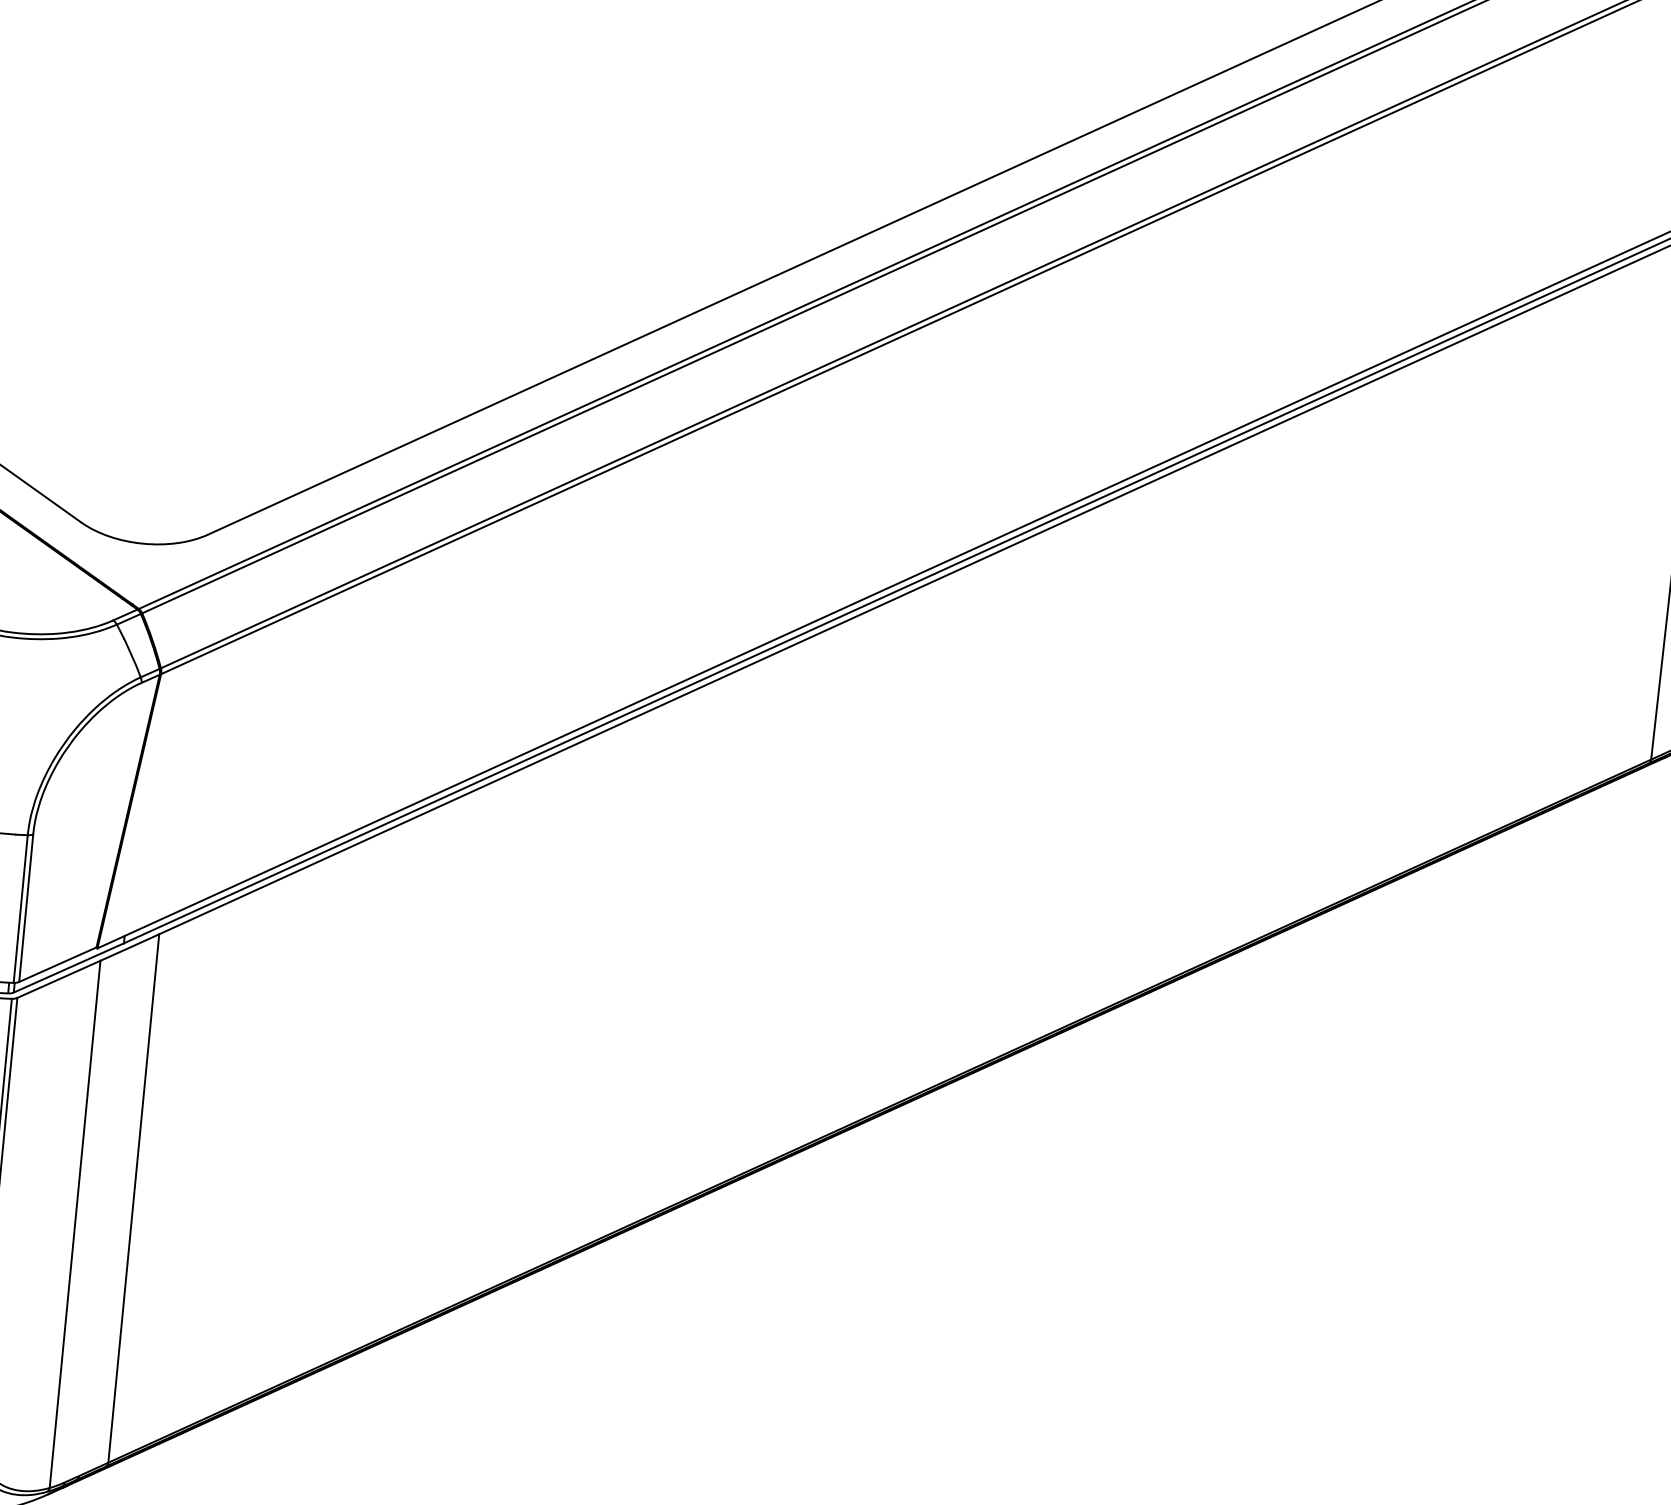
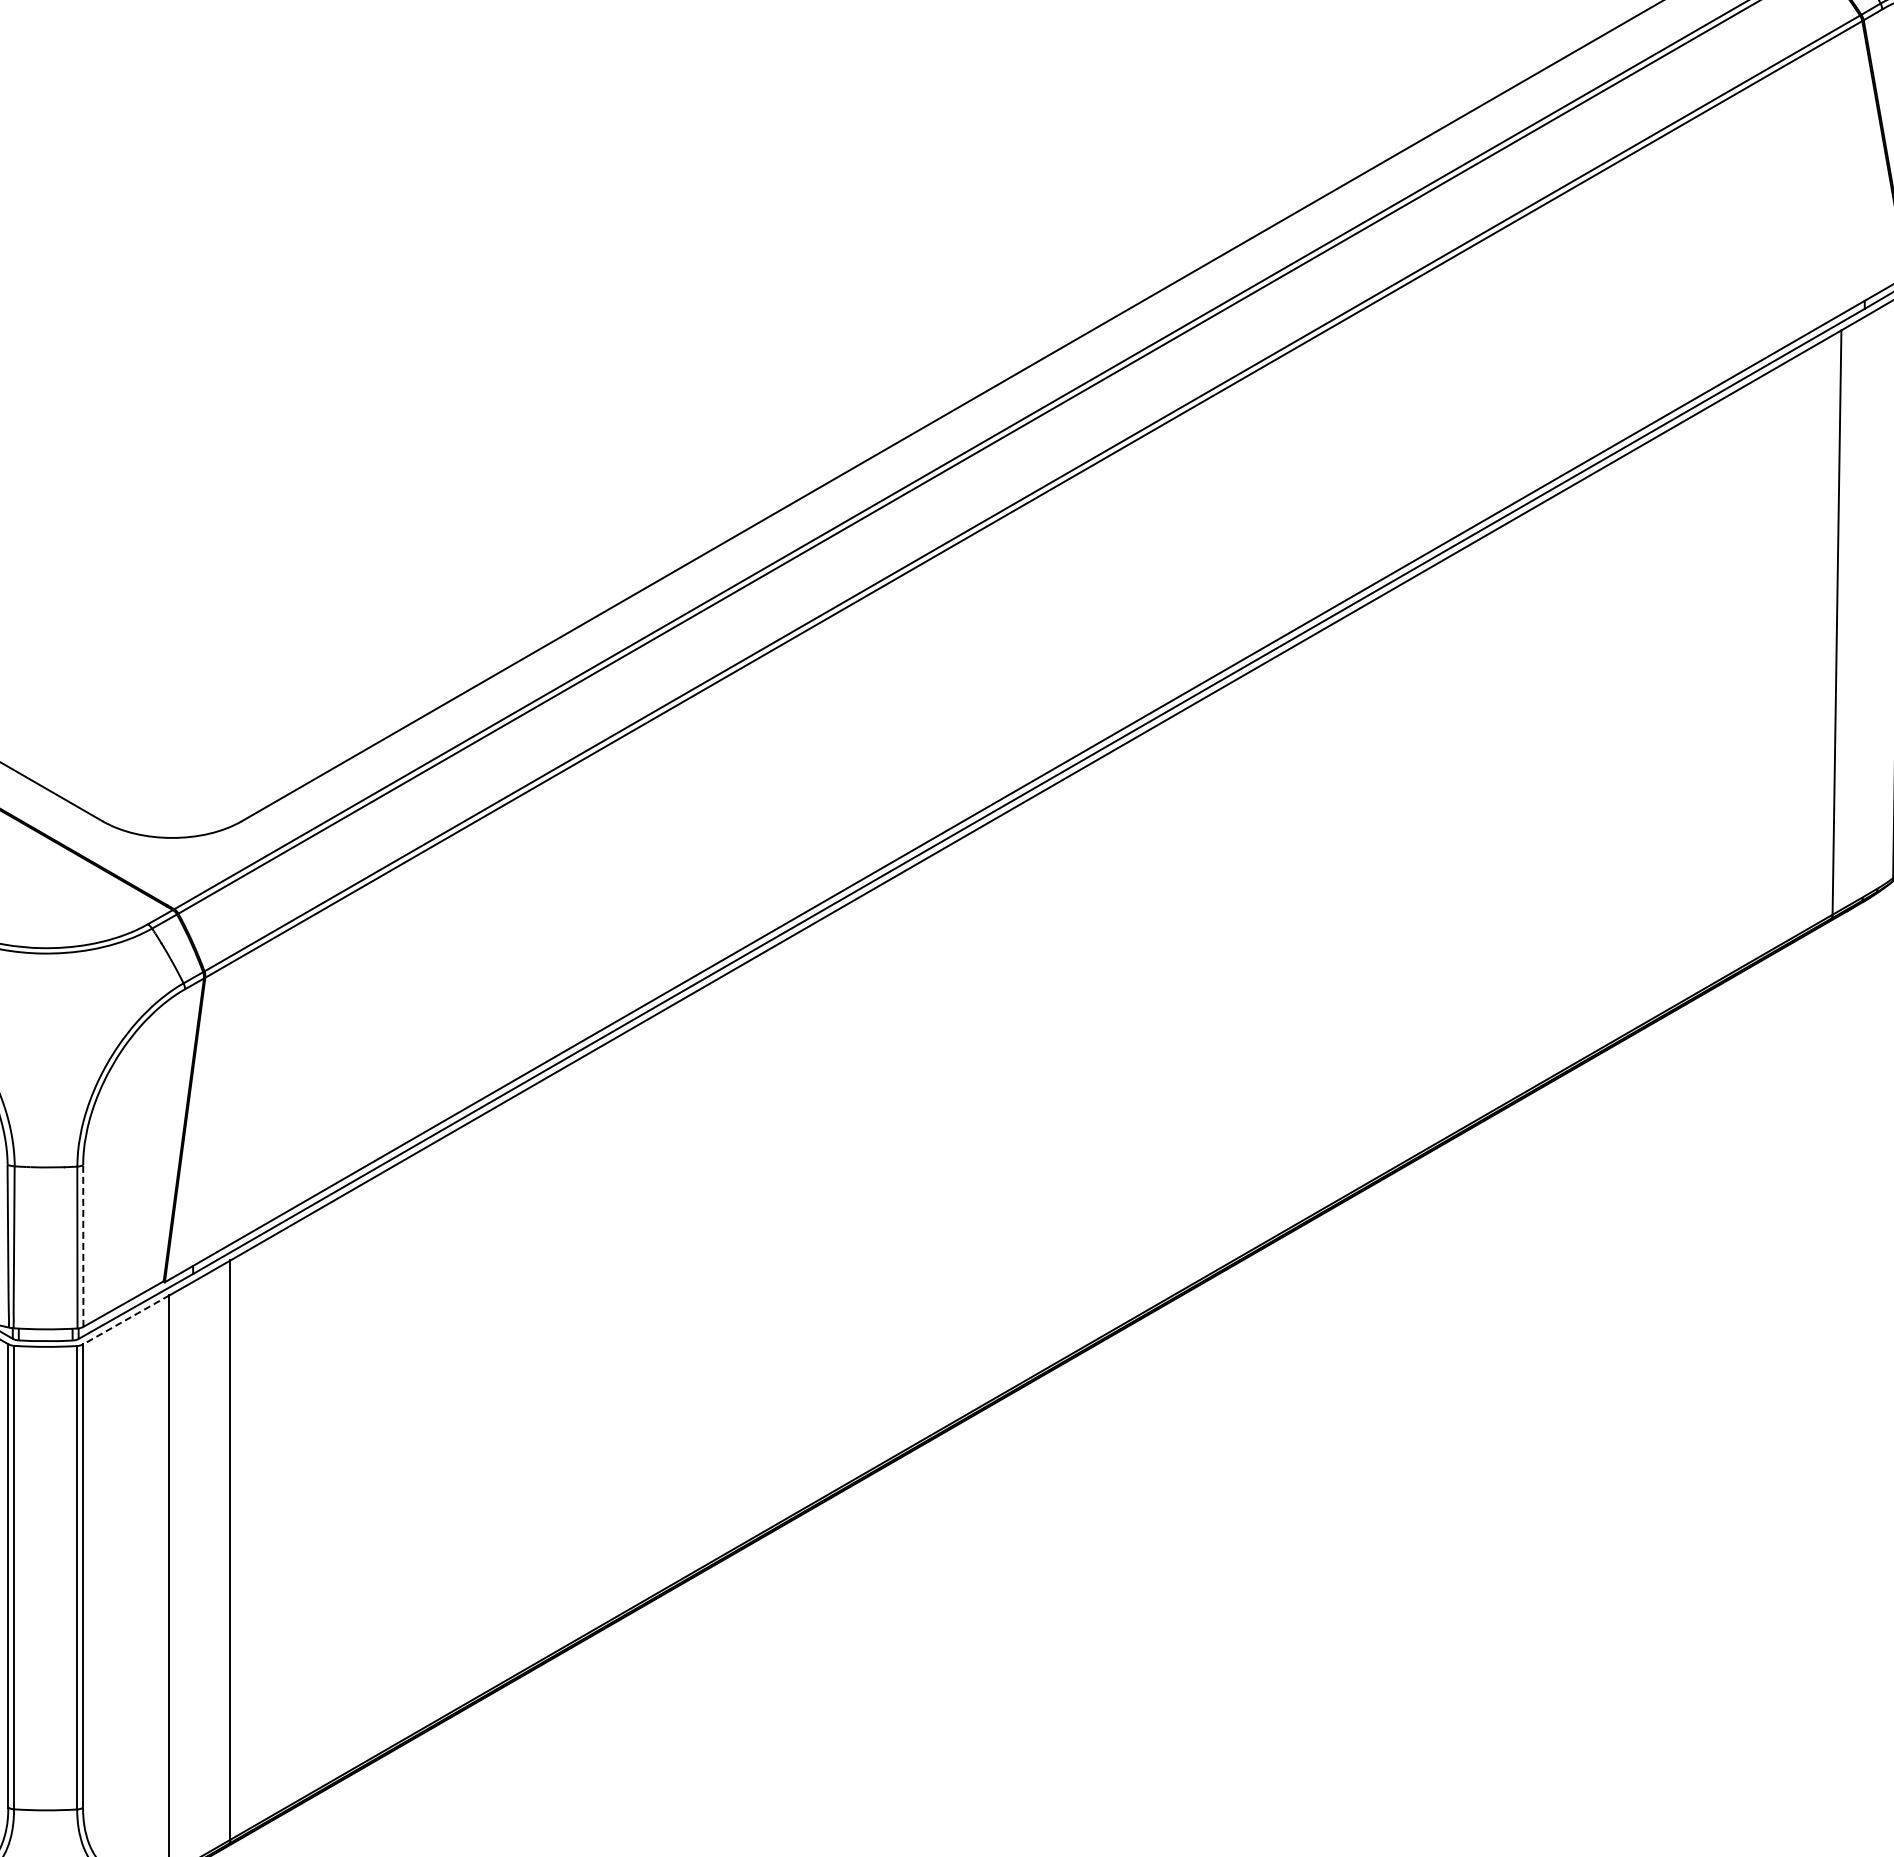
line: (26, 907) -> (83, 1245), solid -> dashed
line: (59, 979) -> (126, 1319), solid -> dashed

